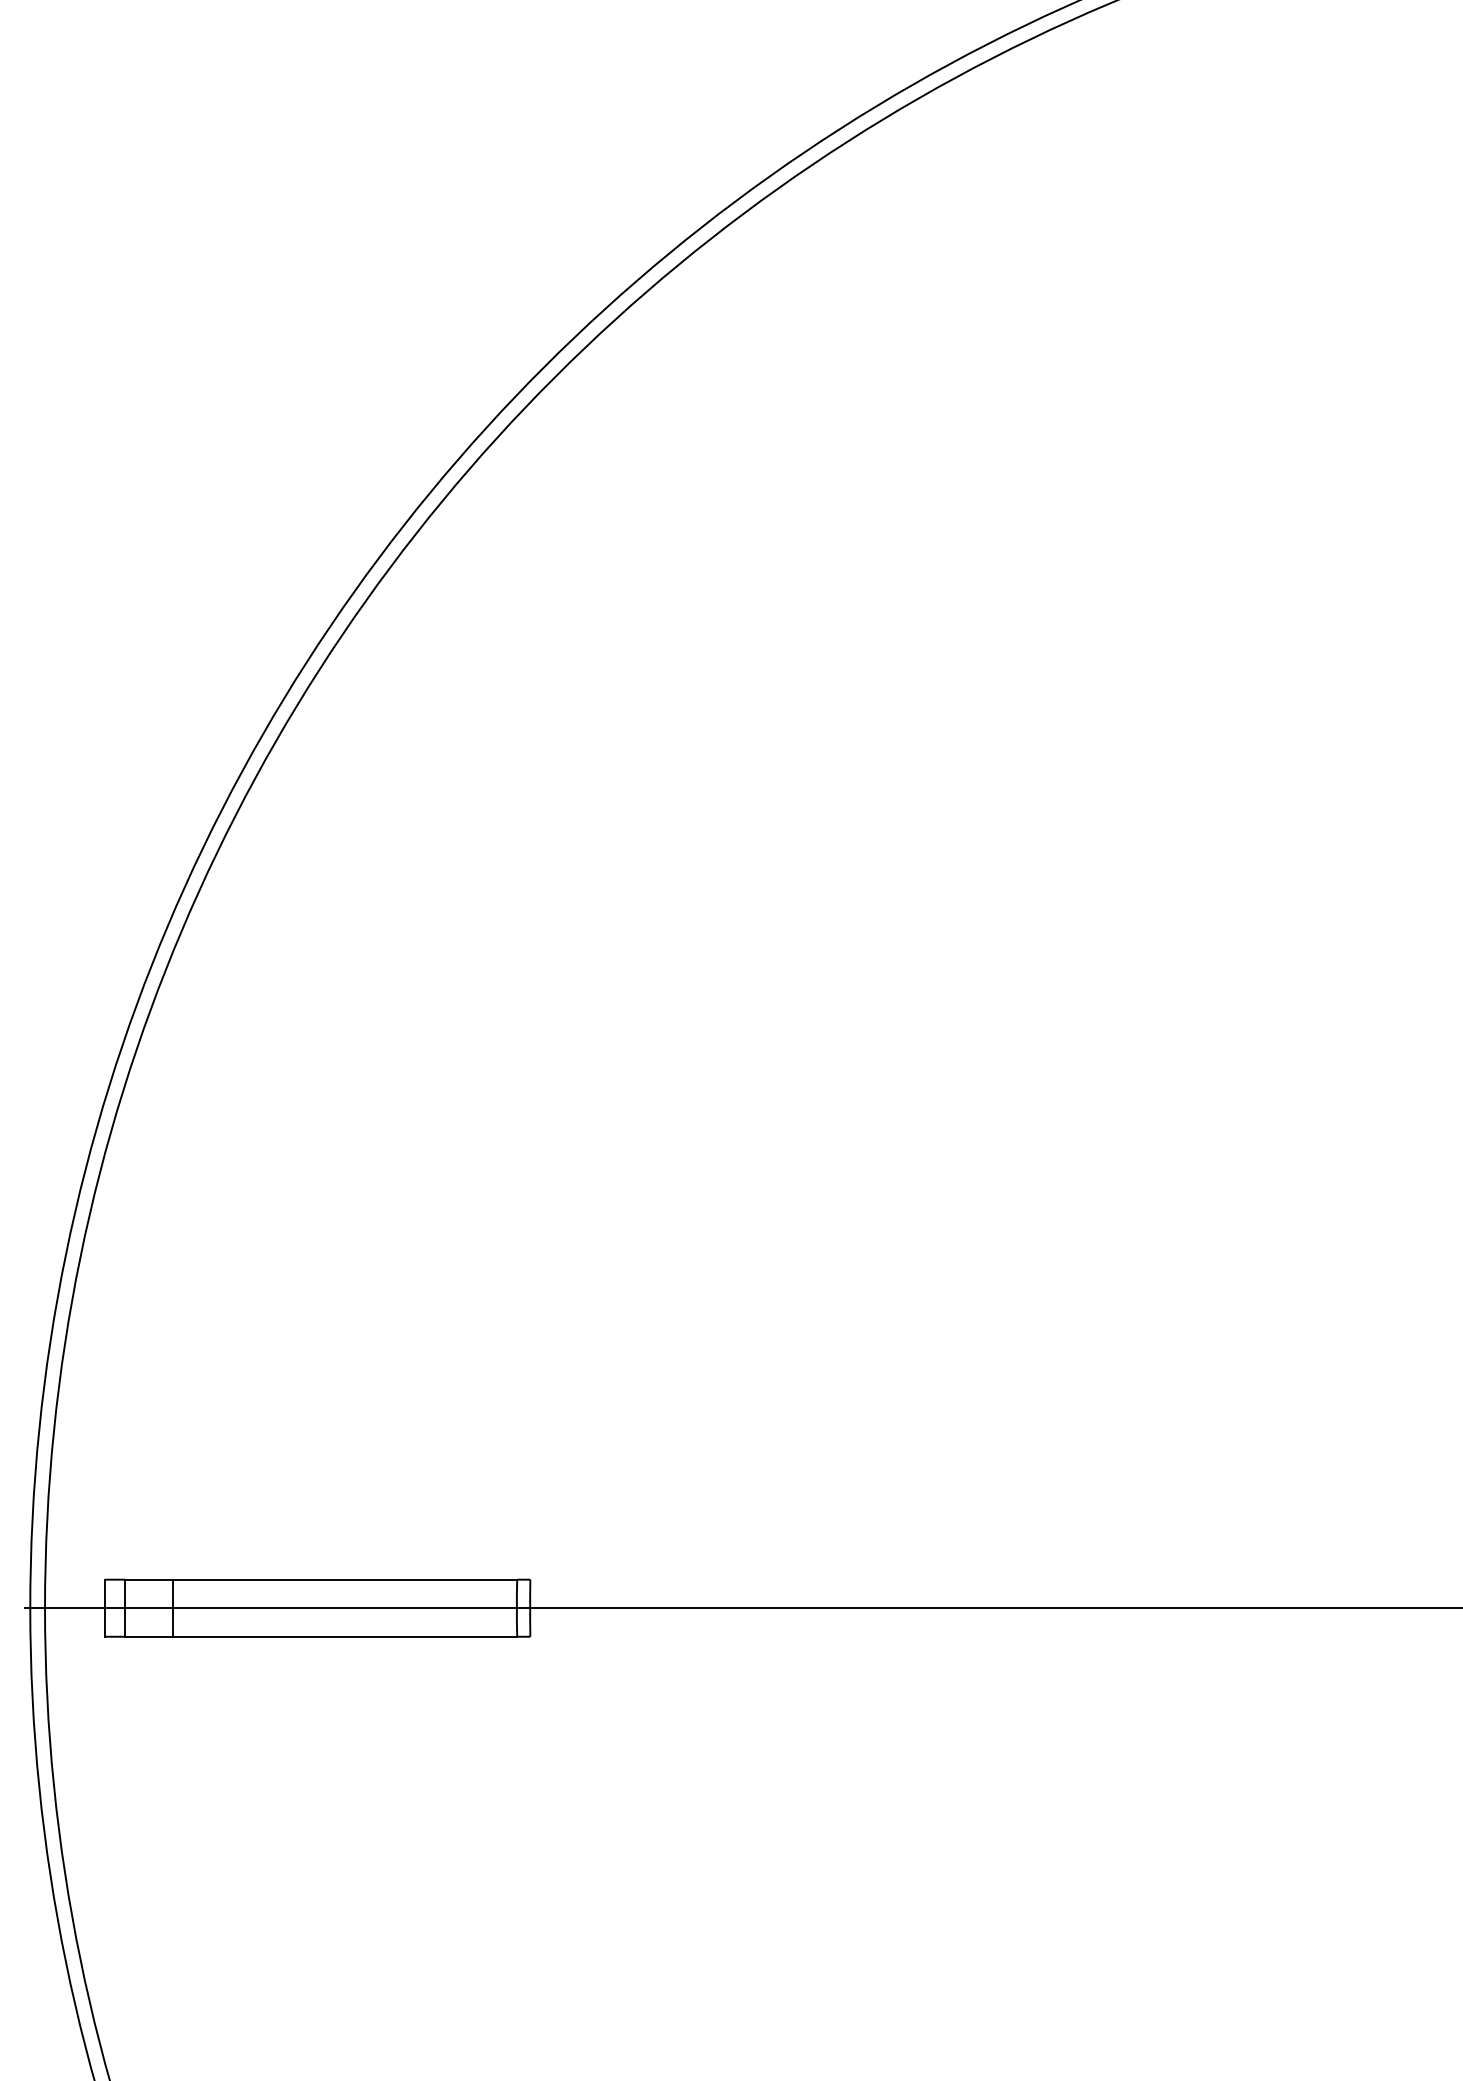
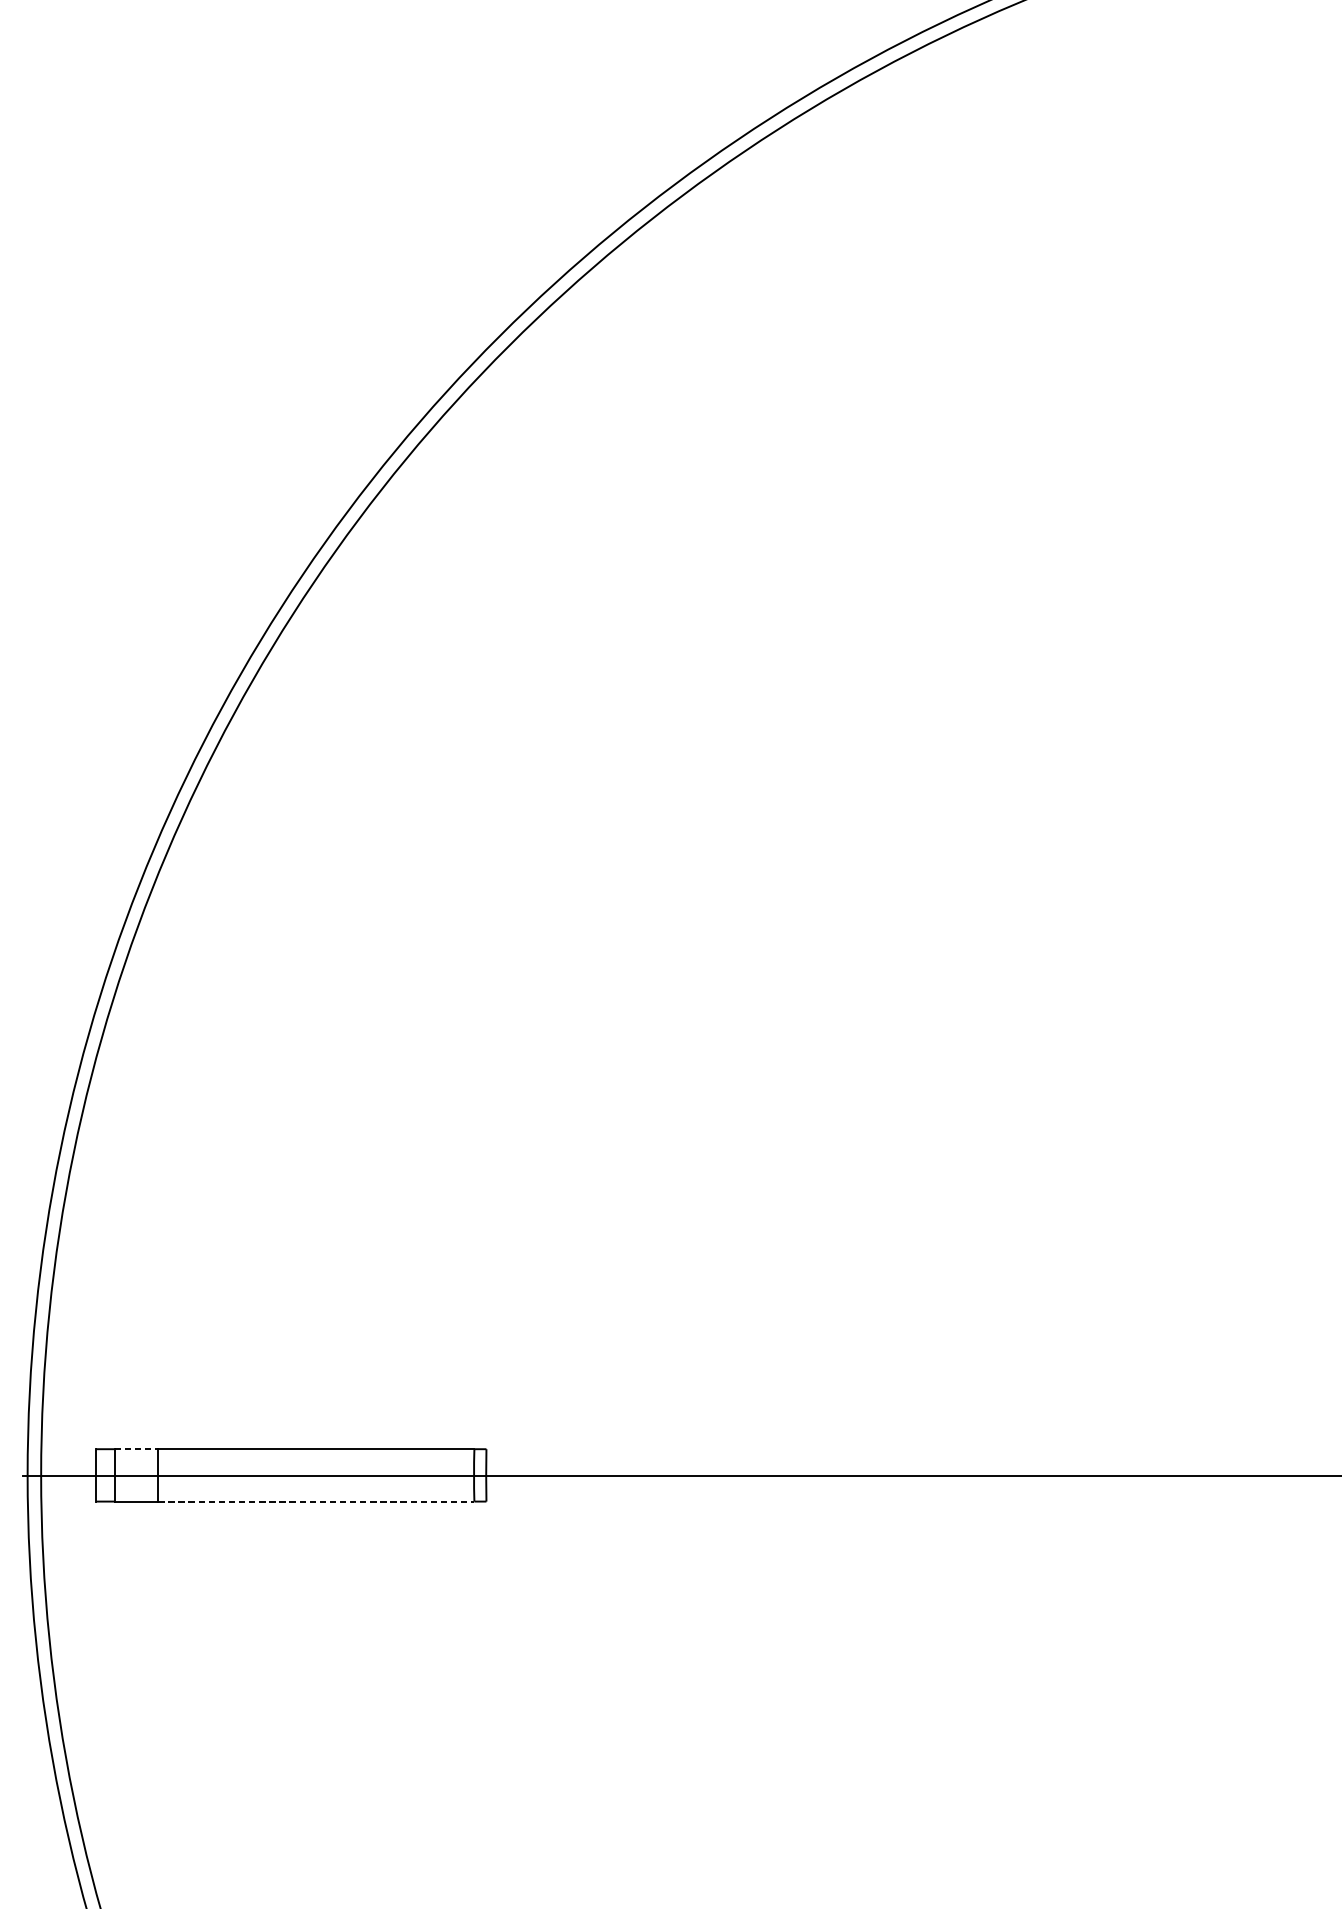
line: (148, 1579) -> (136, 1449), solid -> dashed
line: (345, 1636) -> (316, 1501), solid -> dashed

